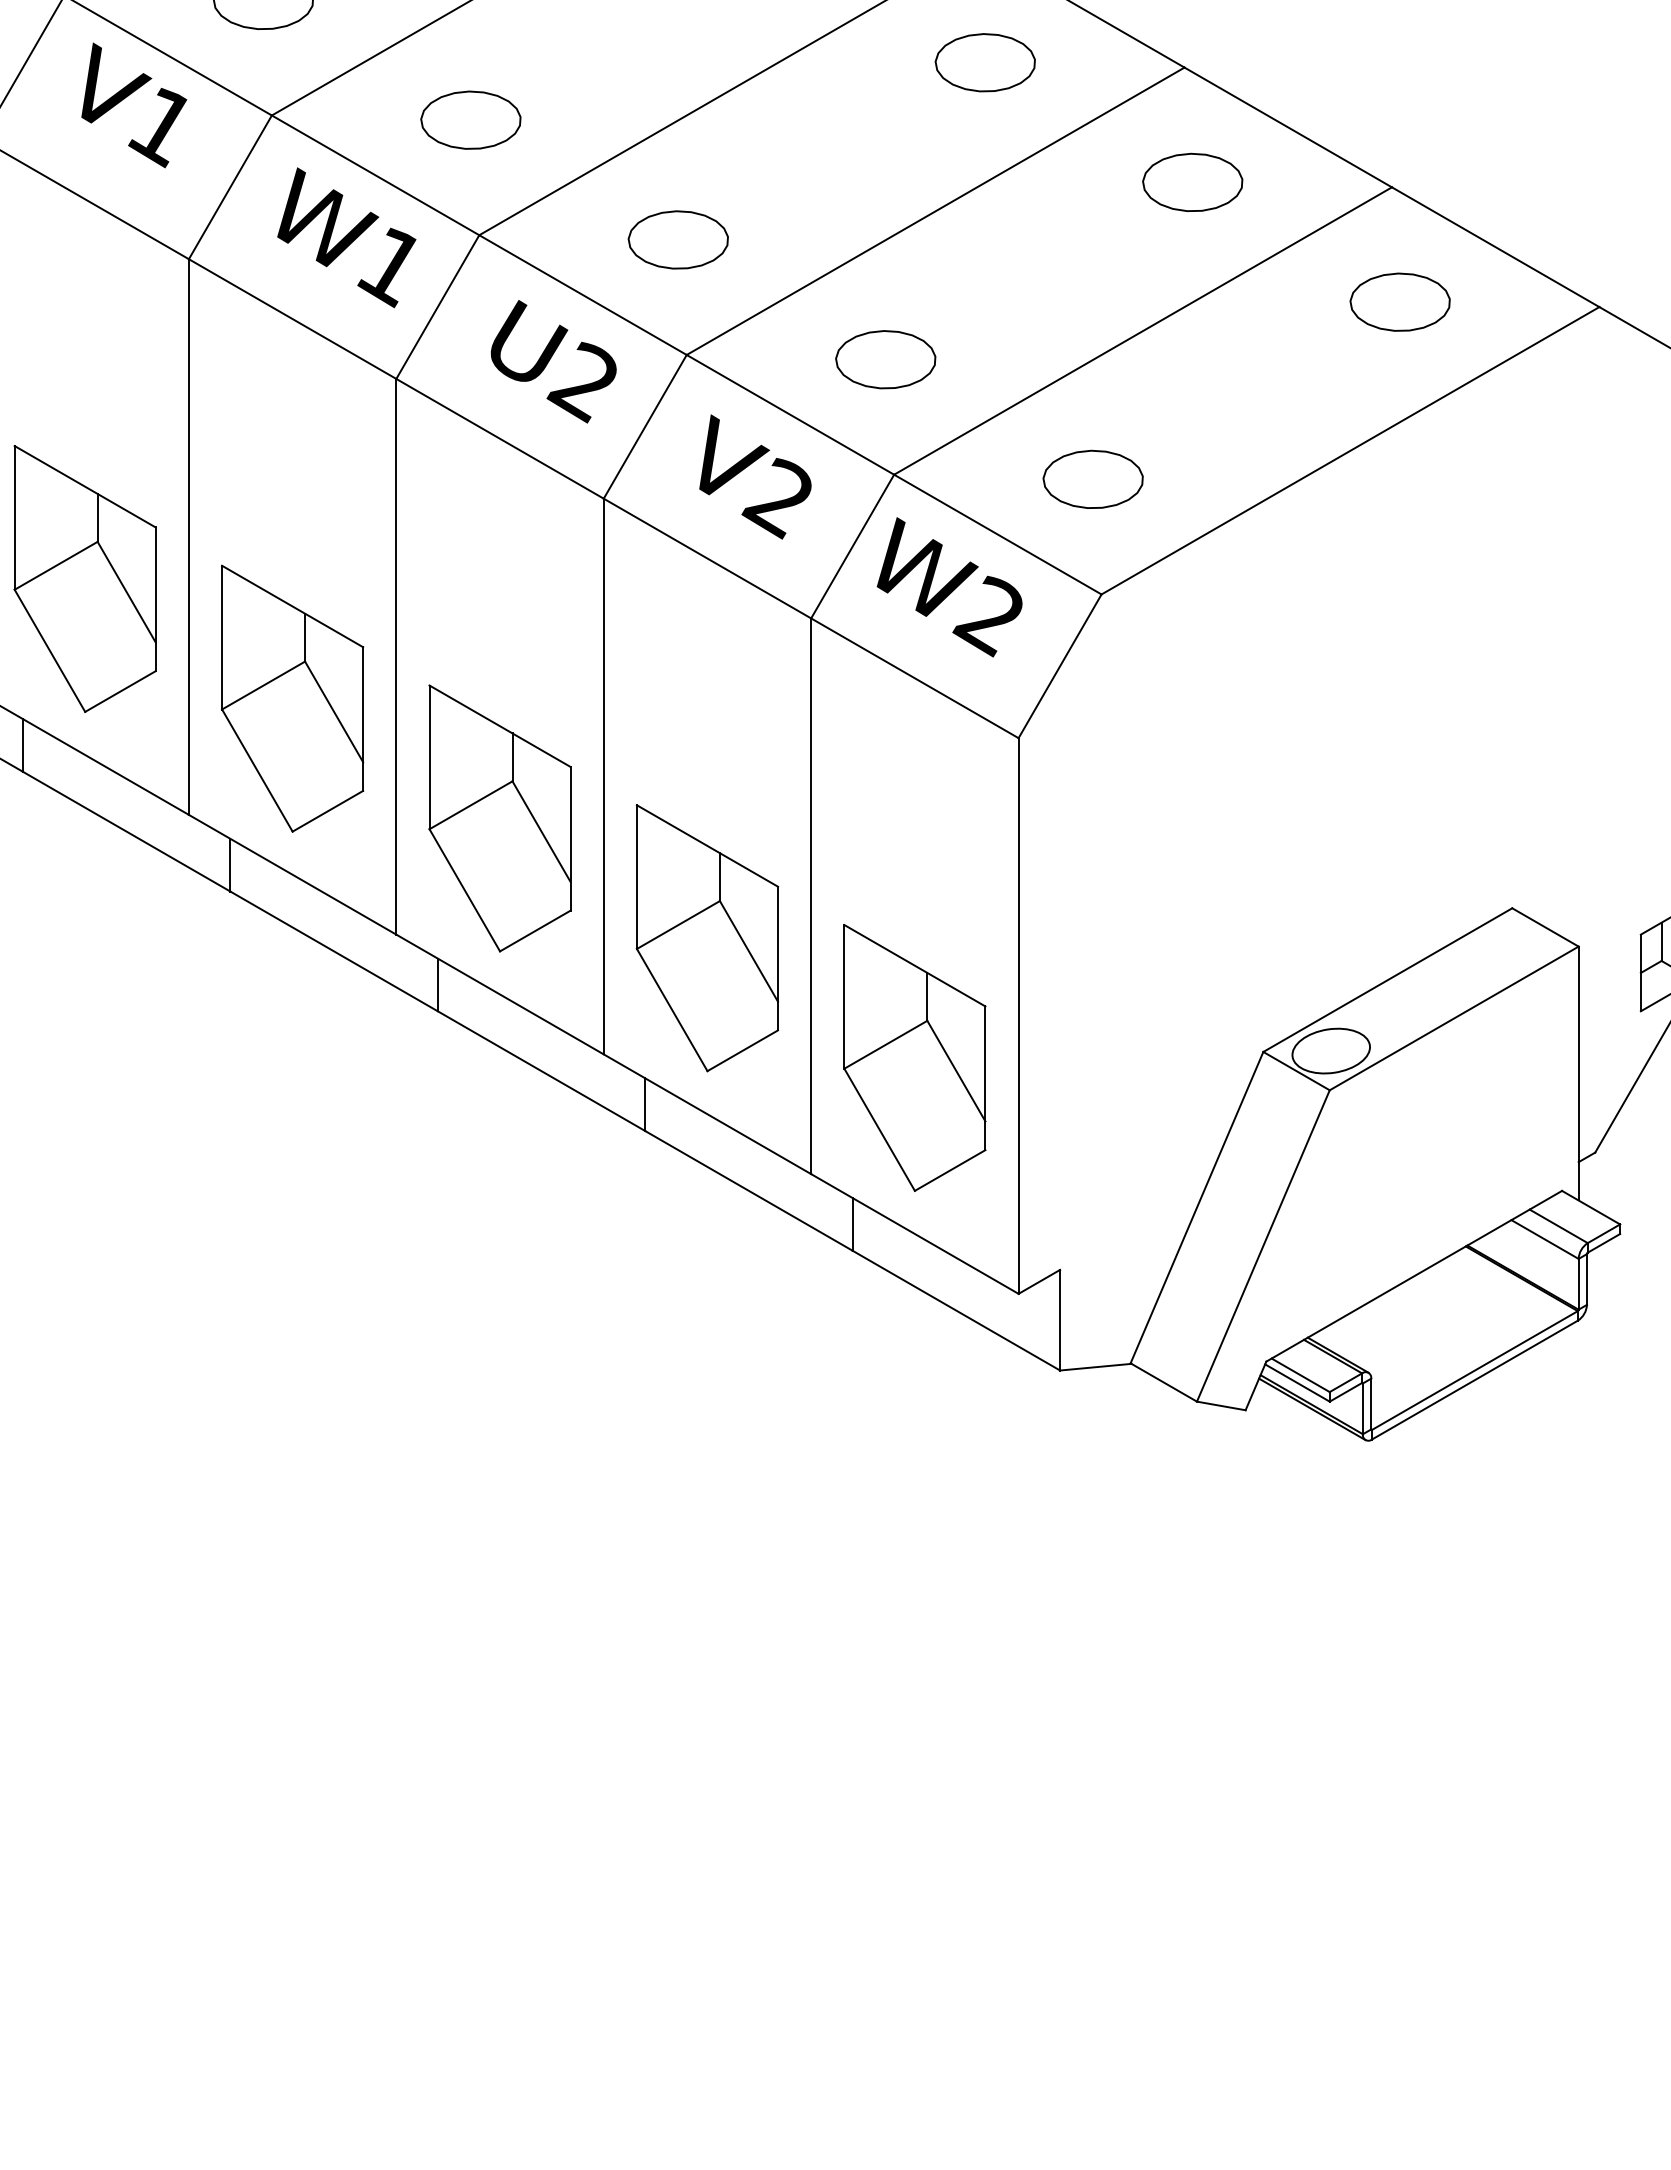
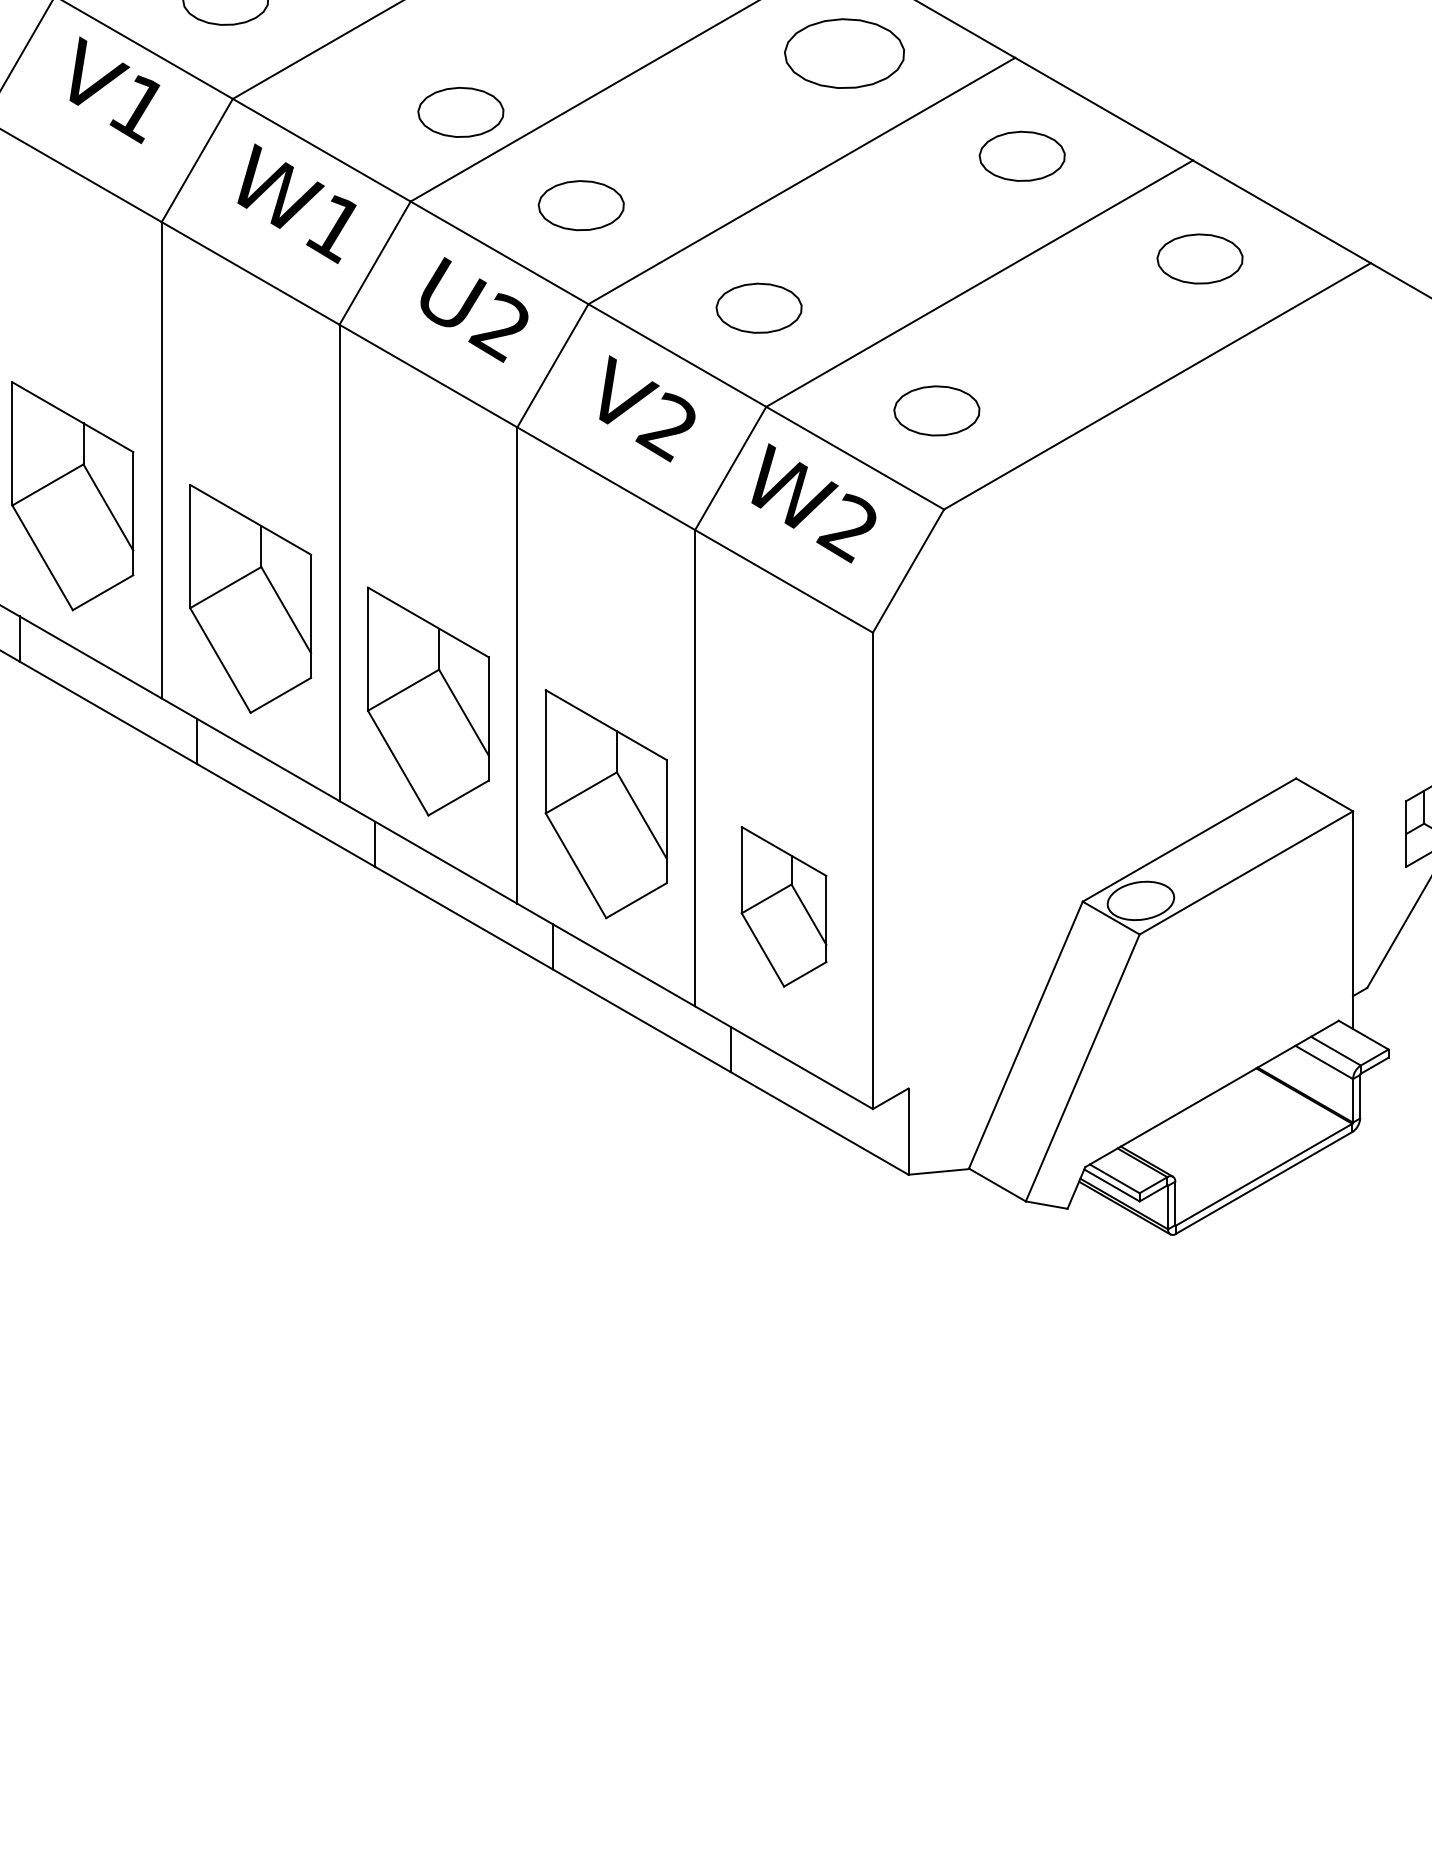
part: (984, 62) -> (843, 53), size x1.4
part: (470, 119) -> (460, 111), moved
part: (914, 1057) -> (783, 906), size x0.7

